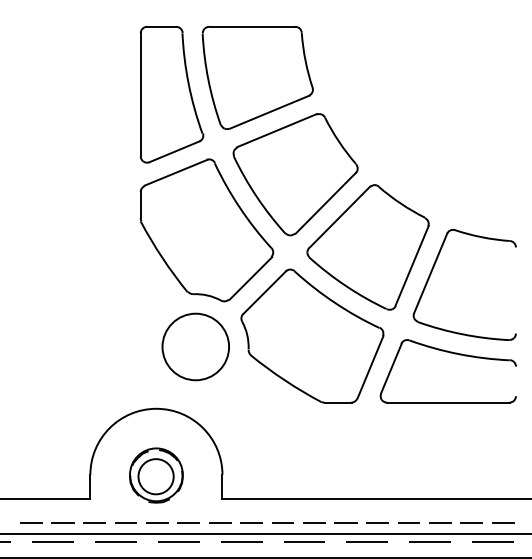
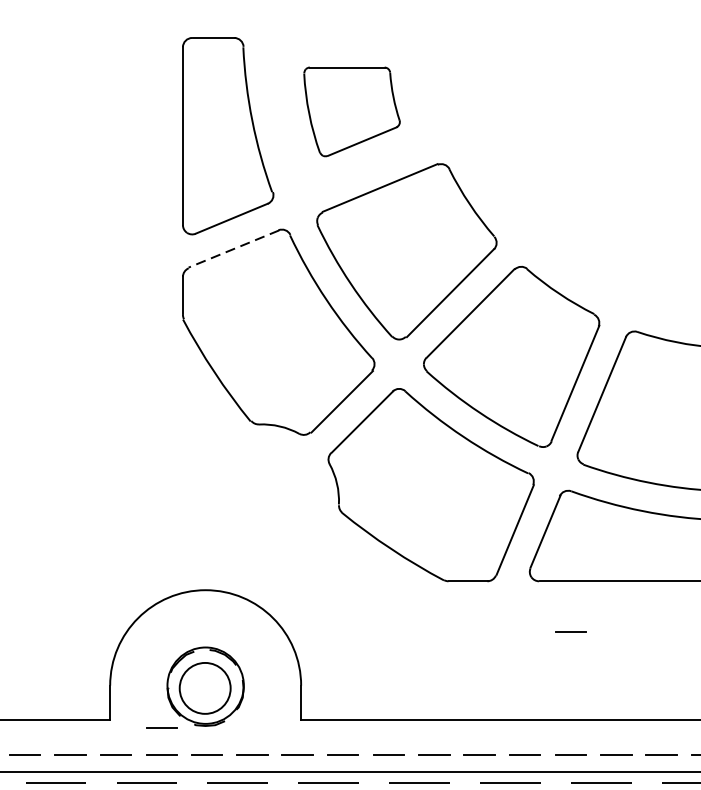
part: (257, 77) -> (351, 111), size x0.6
line: (175, 172) -> (233, 248), solid -> dashed
part: (195, 346) -> (262, 500), removed
line: (408, 437) -> (570, 631), added
line: (125, 503) -> (160, 727), added

